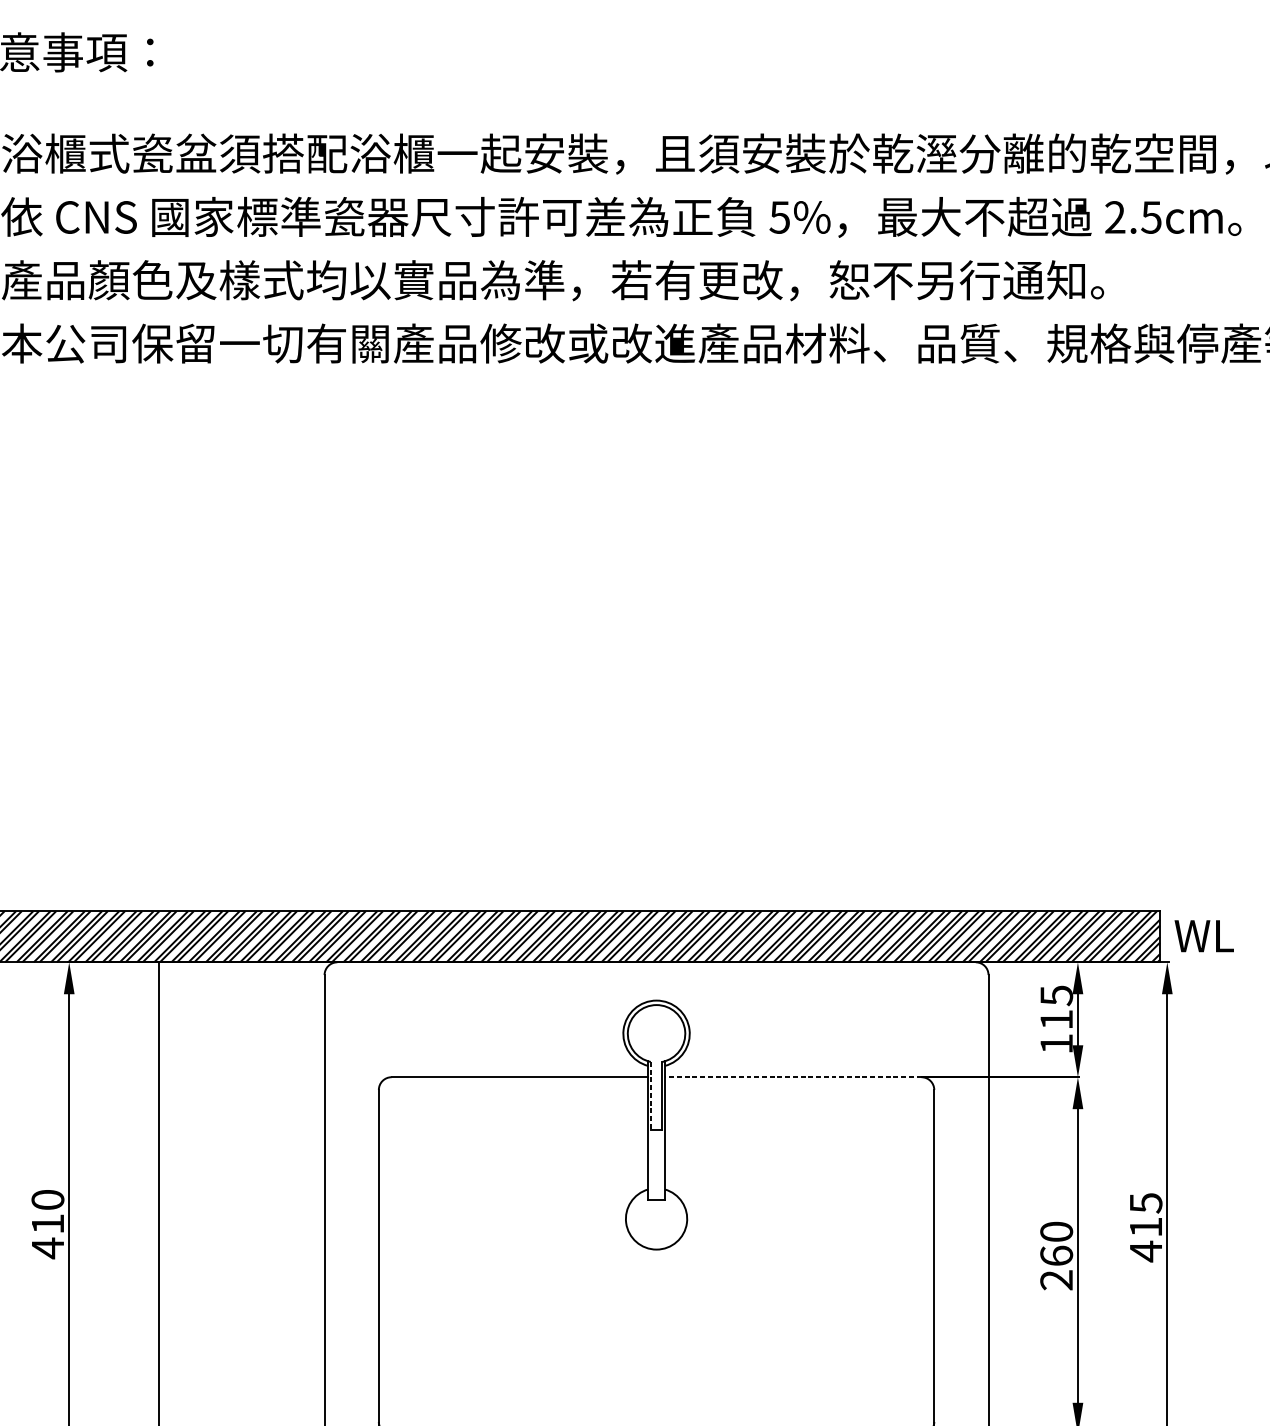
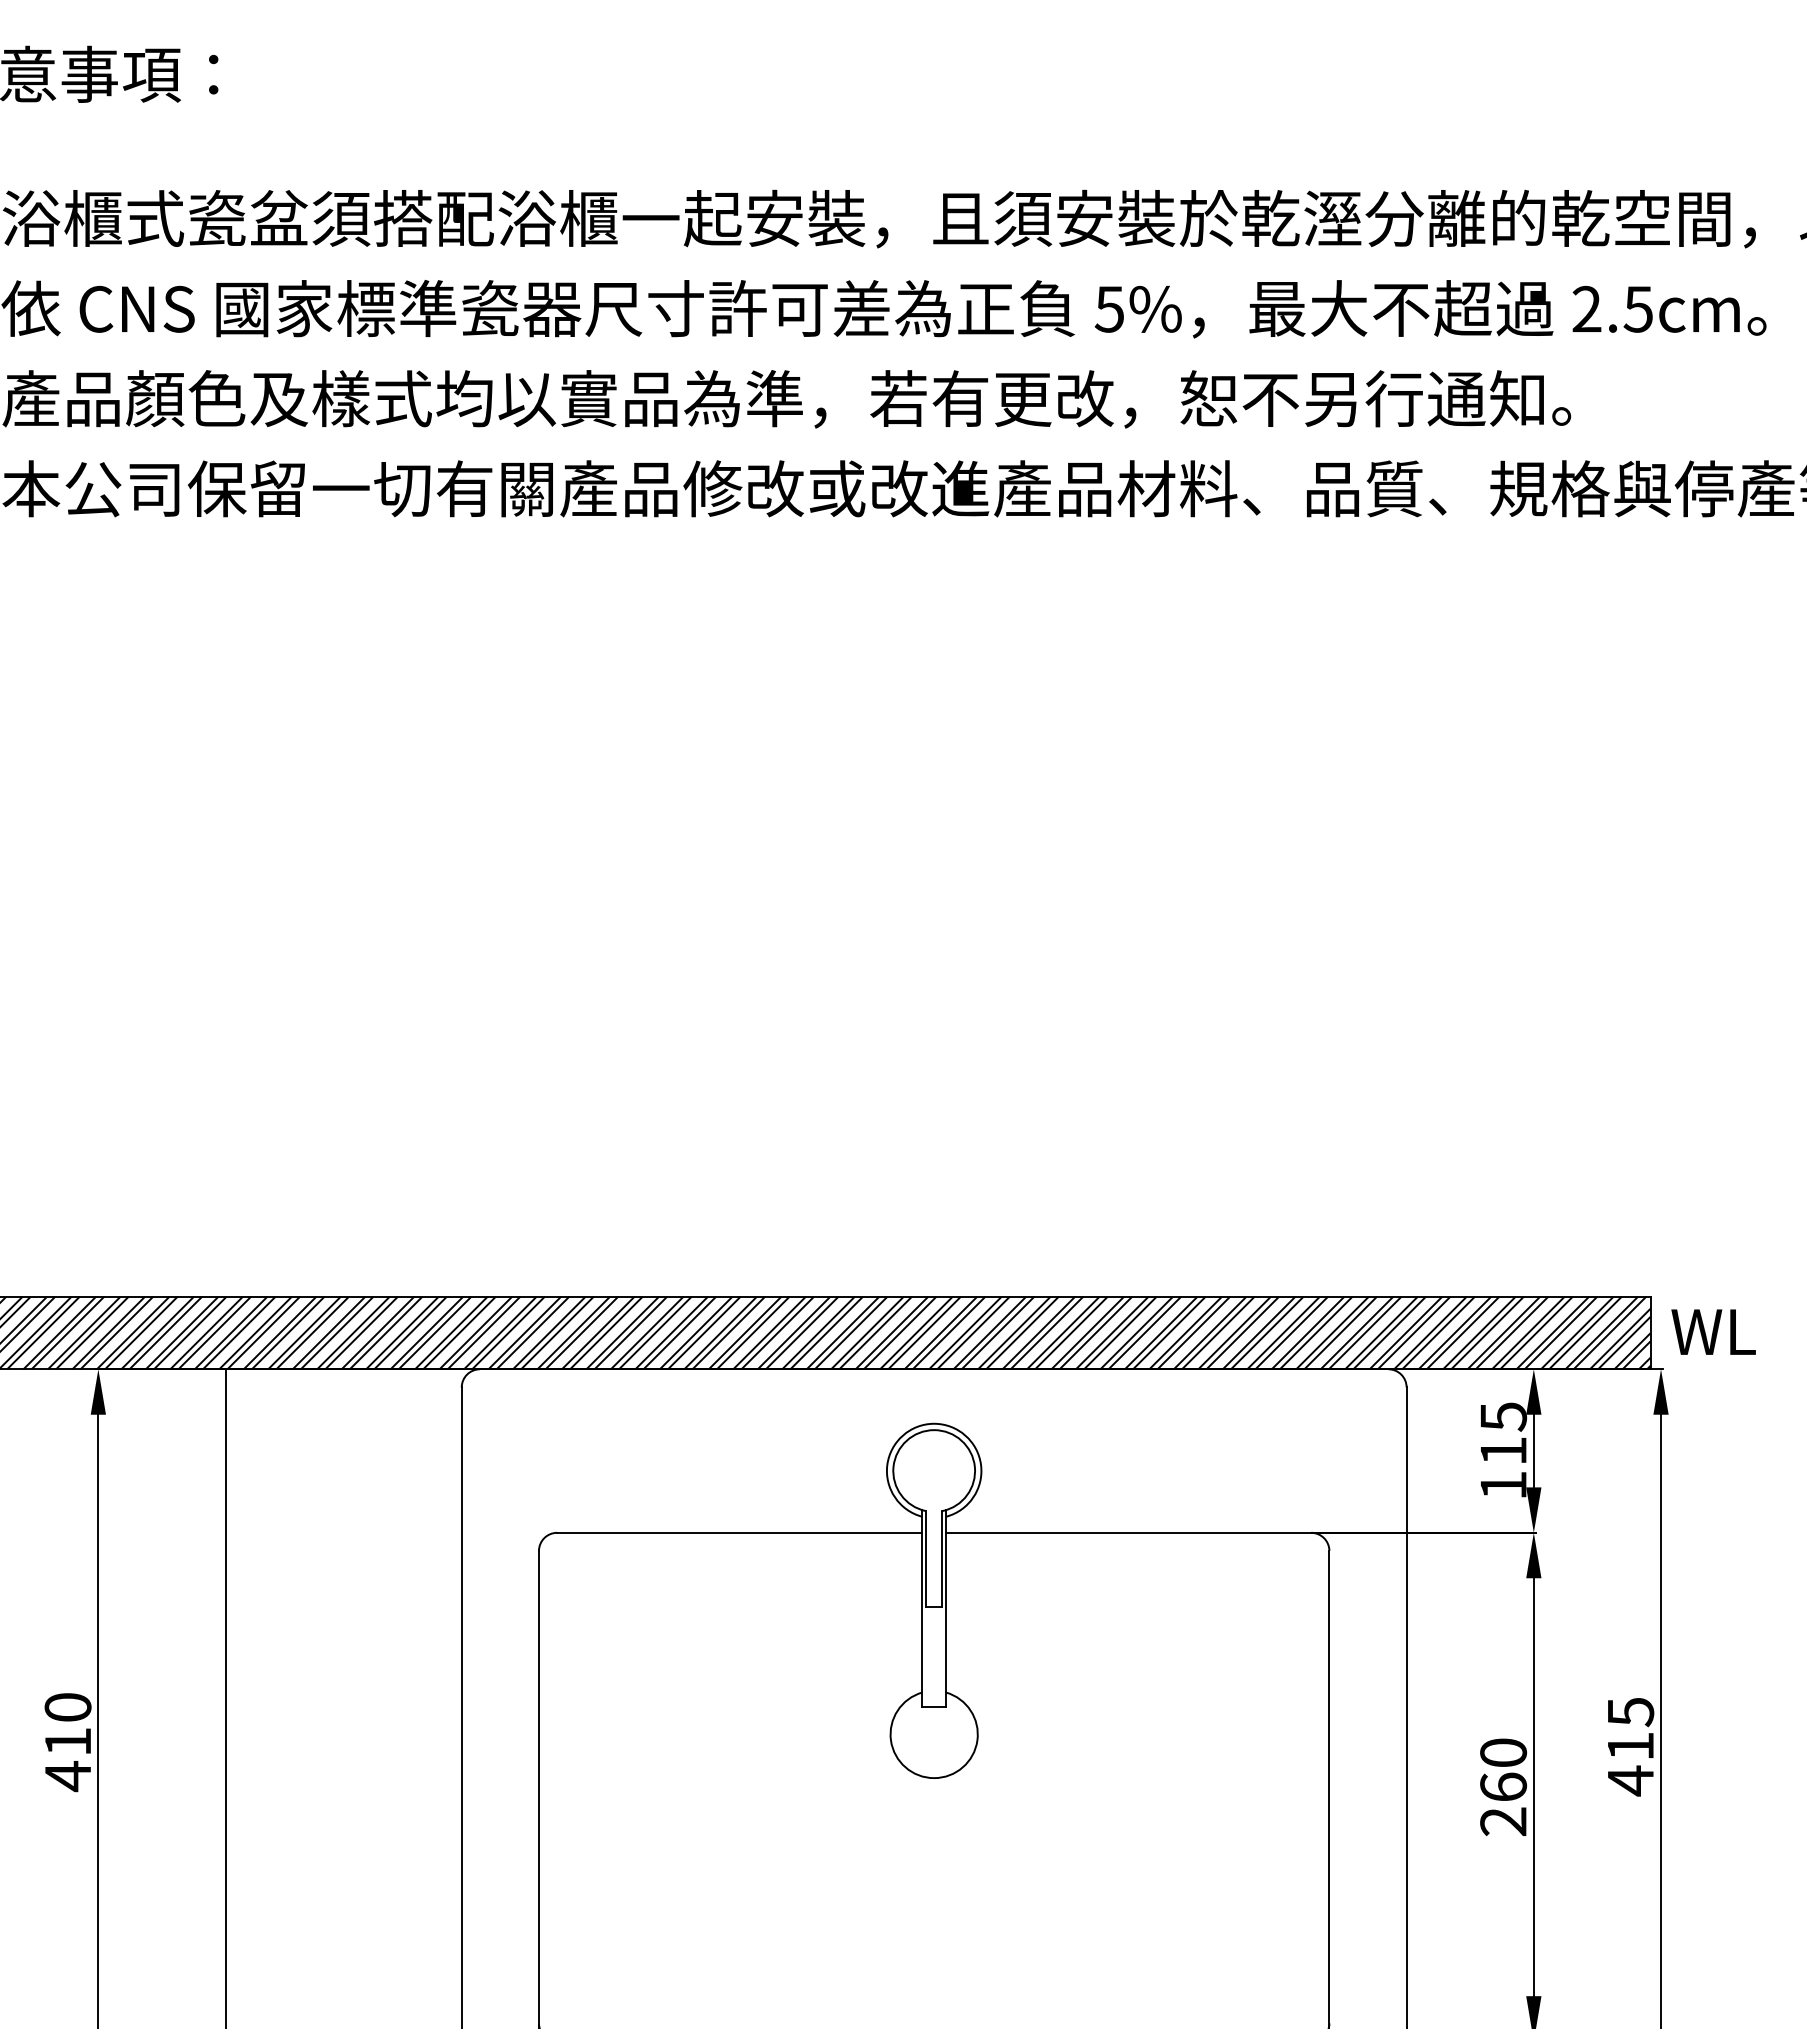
line: (793, 1076) -> (1128, 1532), dashed -> solid
line: (651, 1095) -> (926, 1559), dashed -> solid

